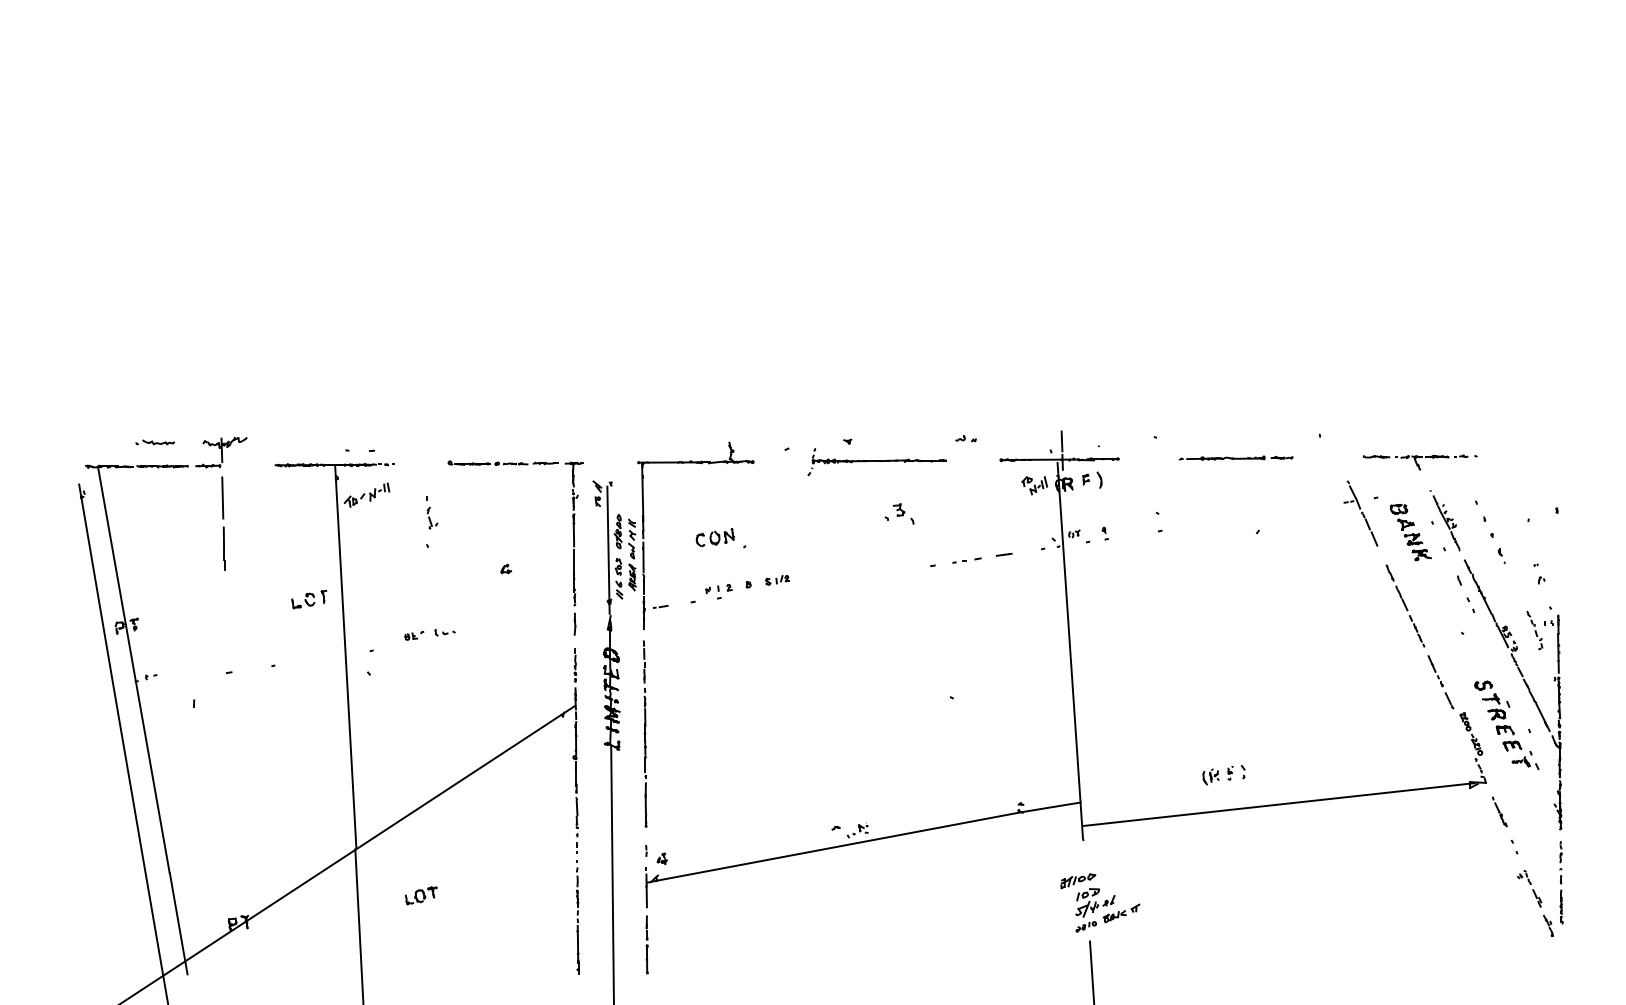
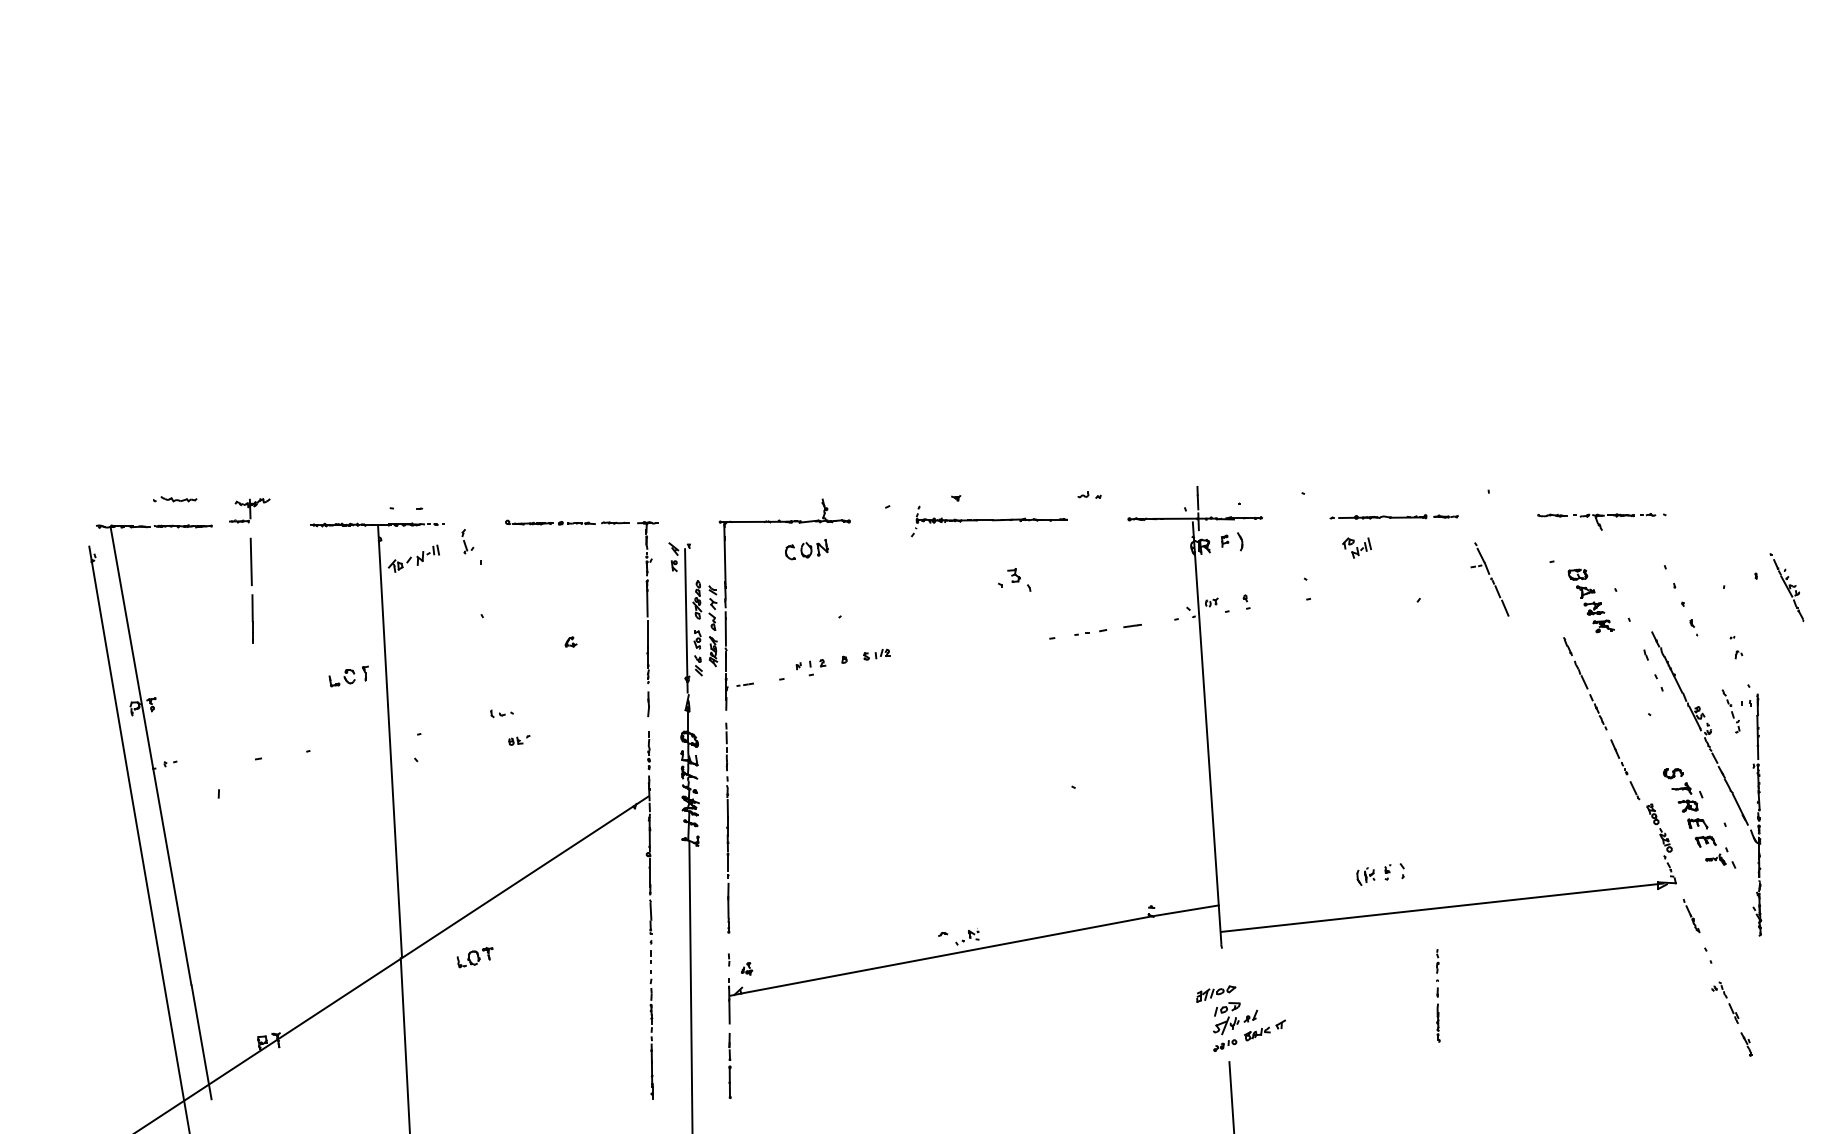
part: (221, 452) -> (249, 510), size x0.7
part: (1034, 485) -> (1356, 547), moved
part: (1360, 513) -> (1489, 579), moved
part: (432, 518) -> (467, 541), moved
part: (1444, 520) -> (1786, 587), moved
part: (715, 537) -> (806, 549), moved
part: (414, 635) -> (519, 740), moved
part: (1561, 882) -> (1438, 995), moved
part: (420, 895) -> (474, 957), moved

